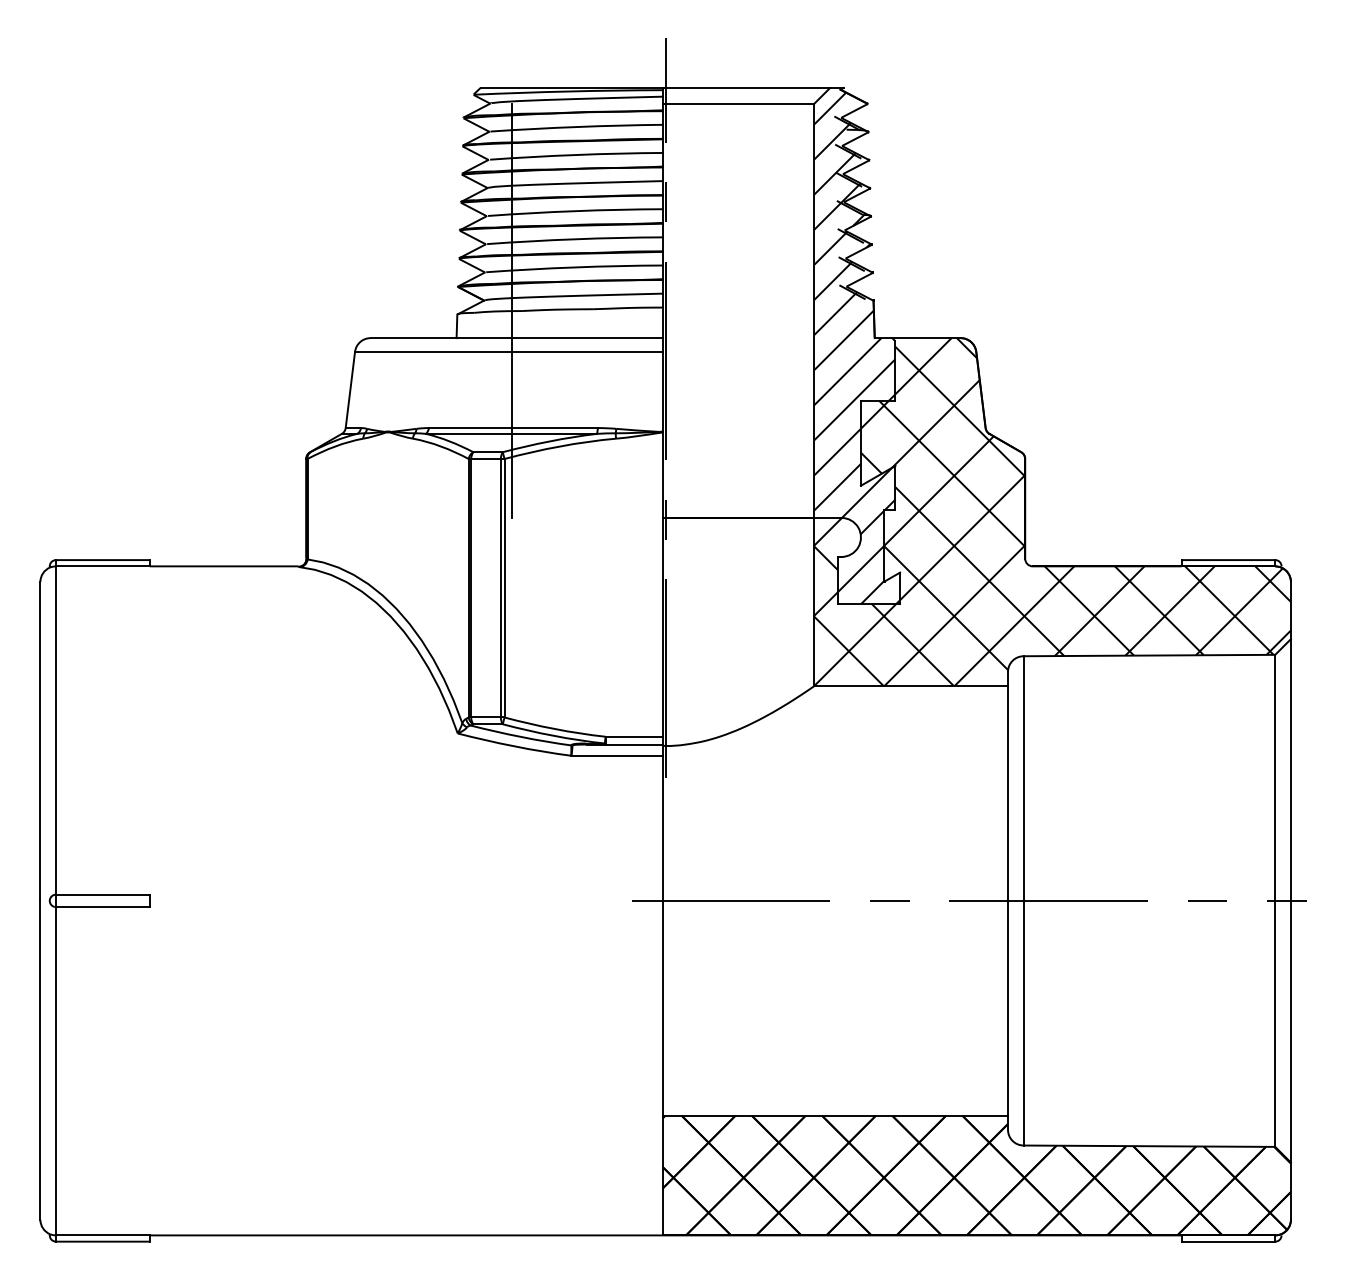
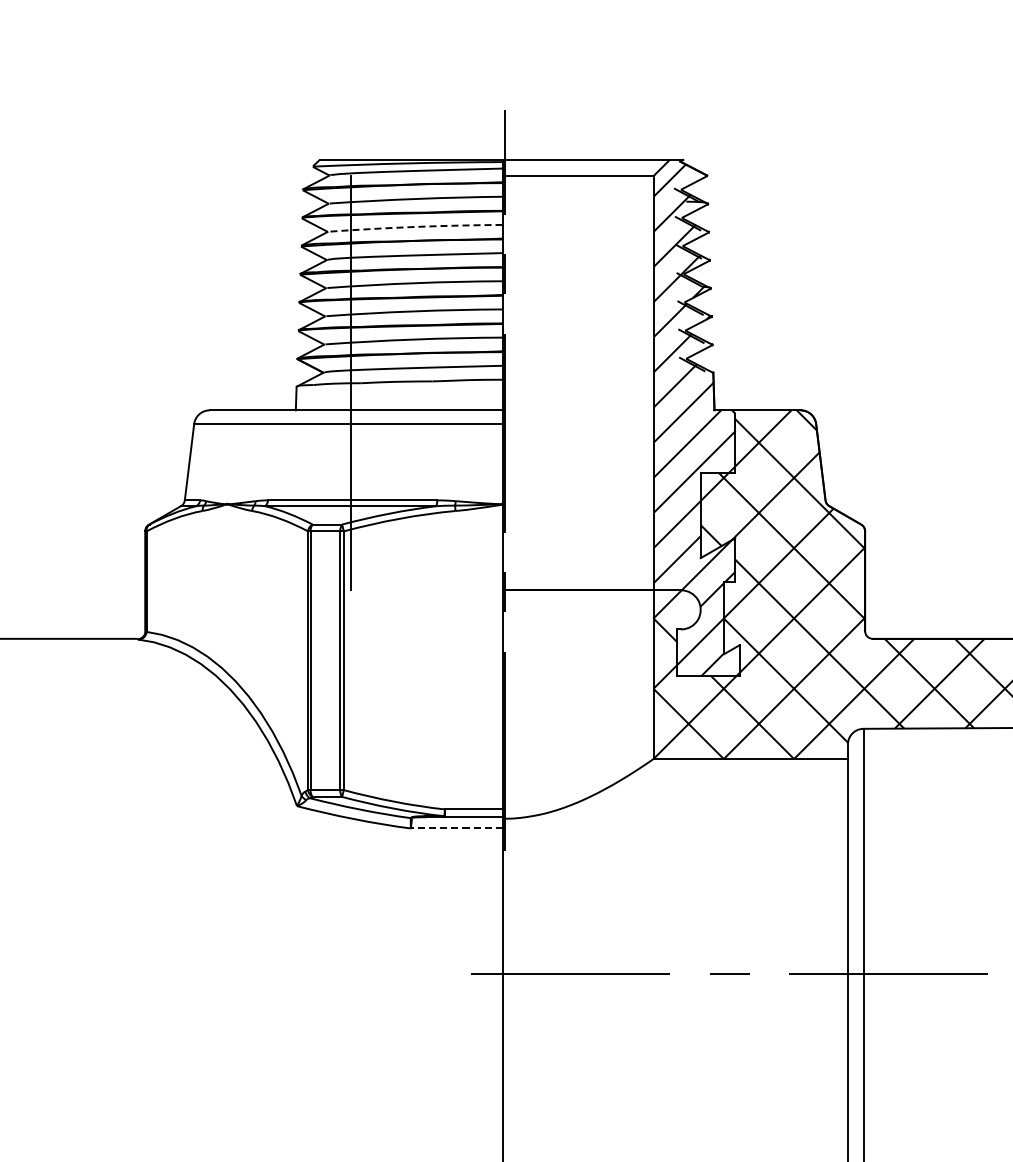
arc: (576, 154) -> (415, 226), solid -> dashed
line: (617, 755) -> (456, 828), solid -> dashed

